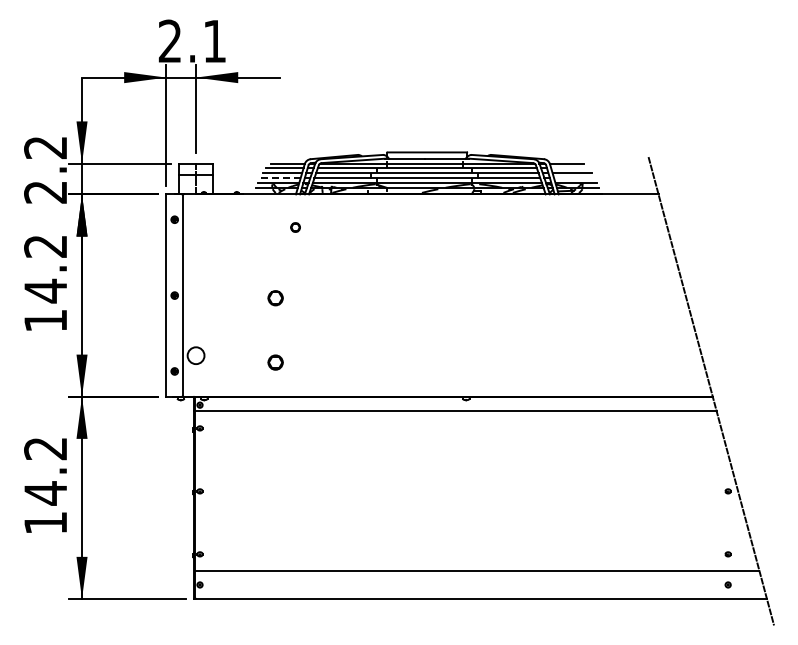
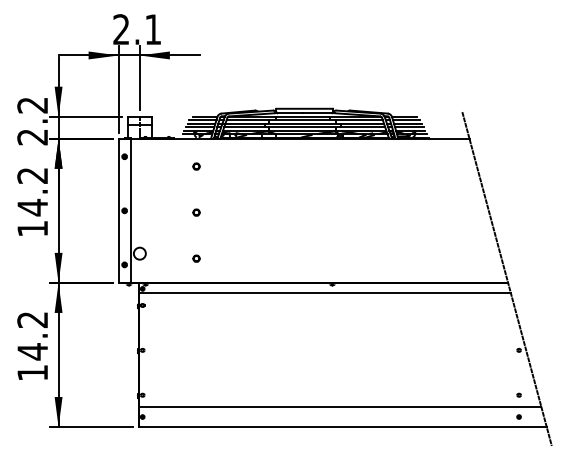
line: (570, 167) -> (406, 119), added
line: (280, 178) -> (200, 127), dashed -> solid
line: (574, 178) -> (409, 127), added
part: (295, 227) -> (196, 166), moved
part: (275, 297) -> (196, 212), size x0.62
part: (275, 362) -> (196, 258), size x0.62

